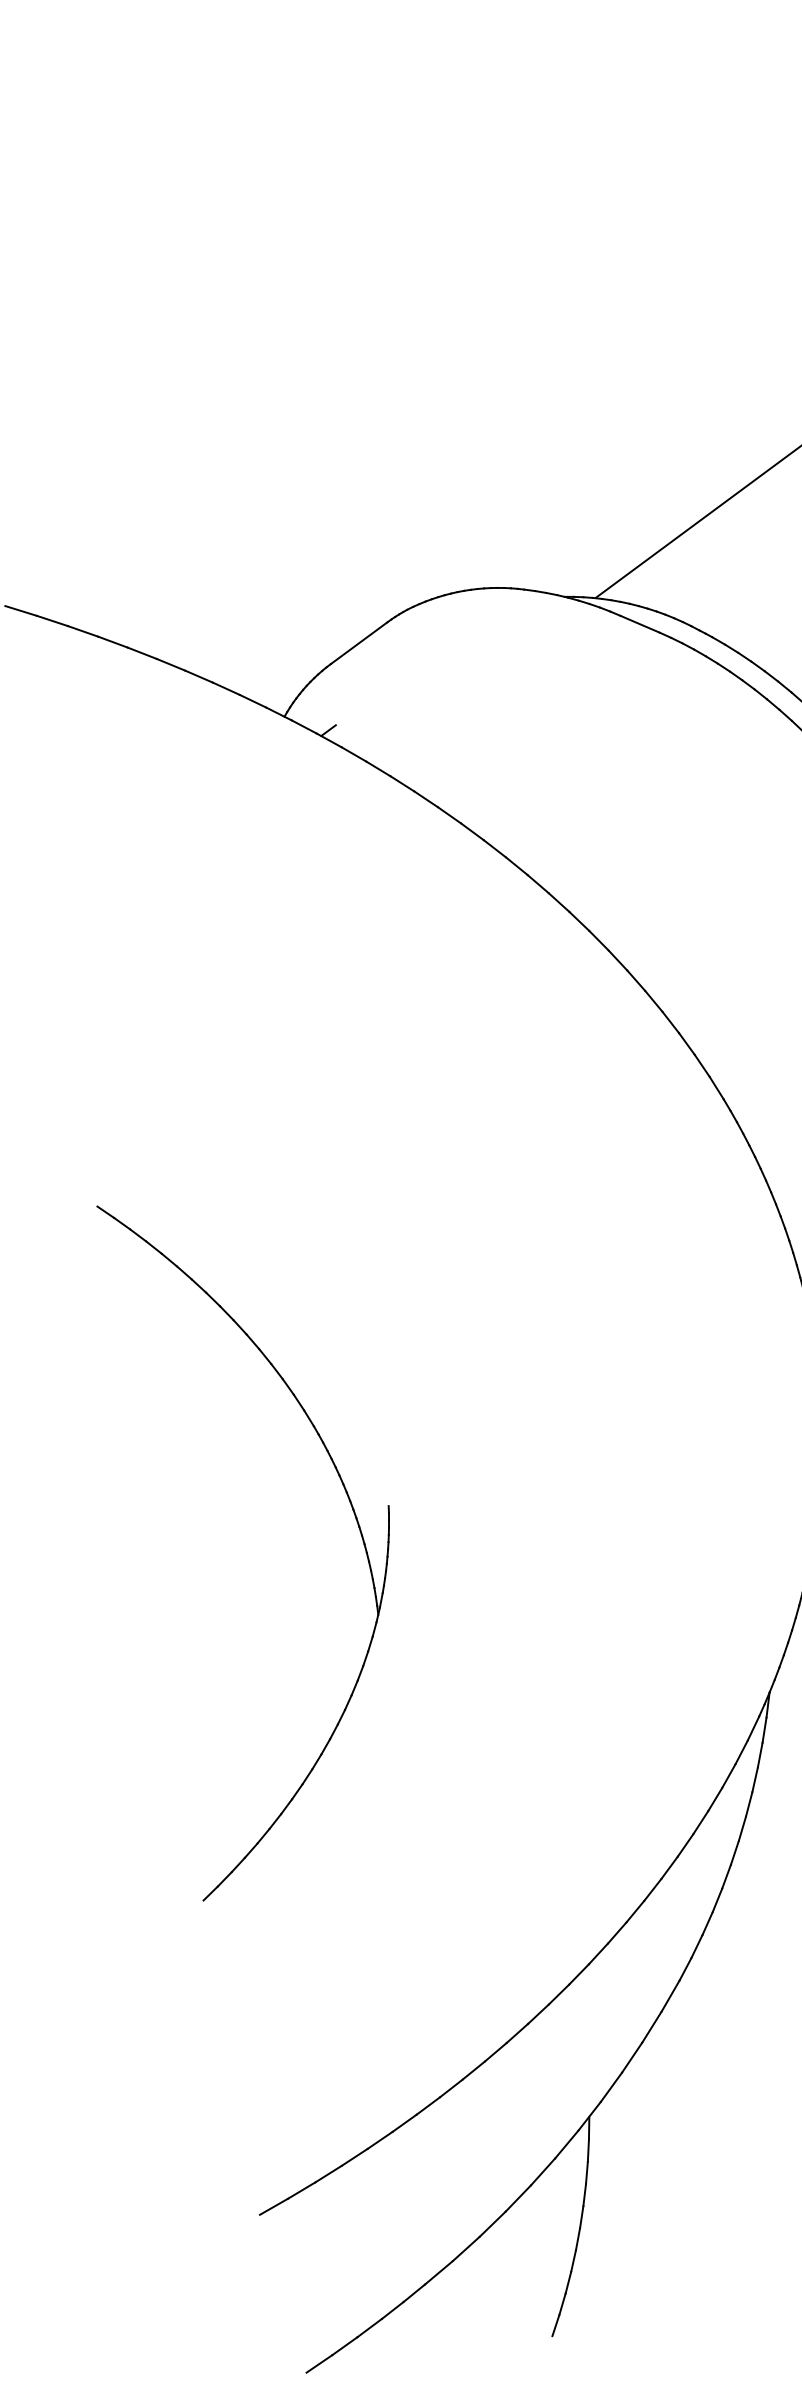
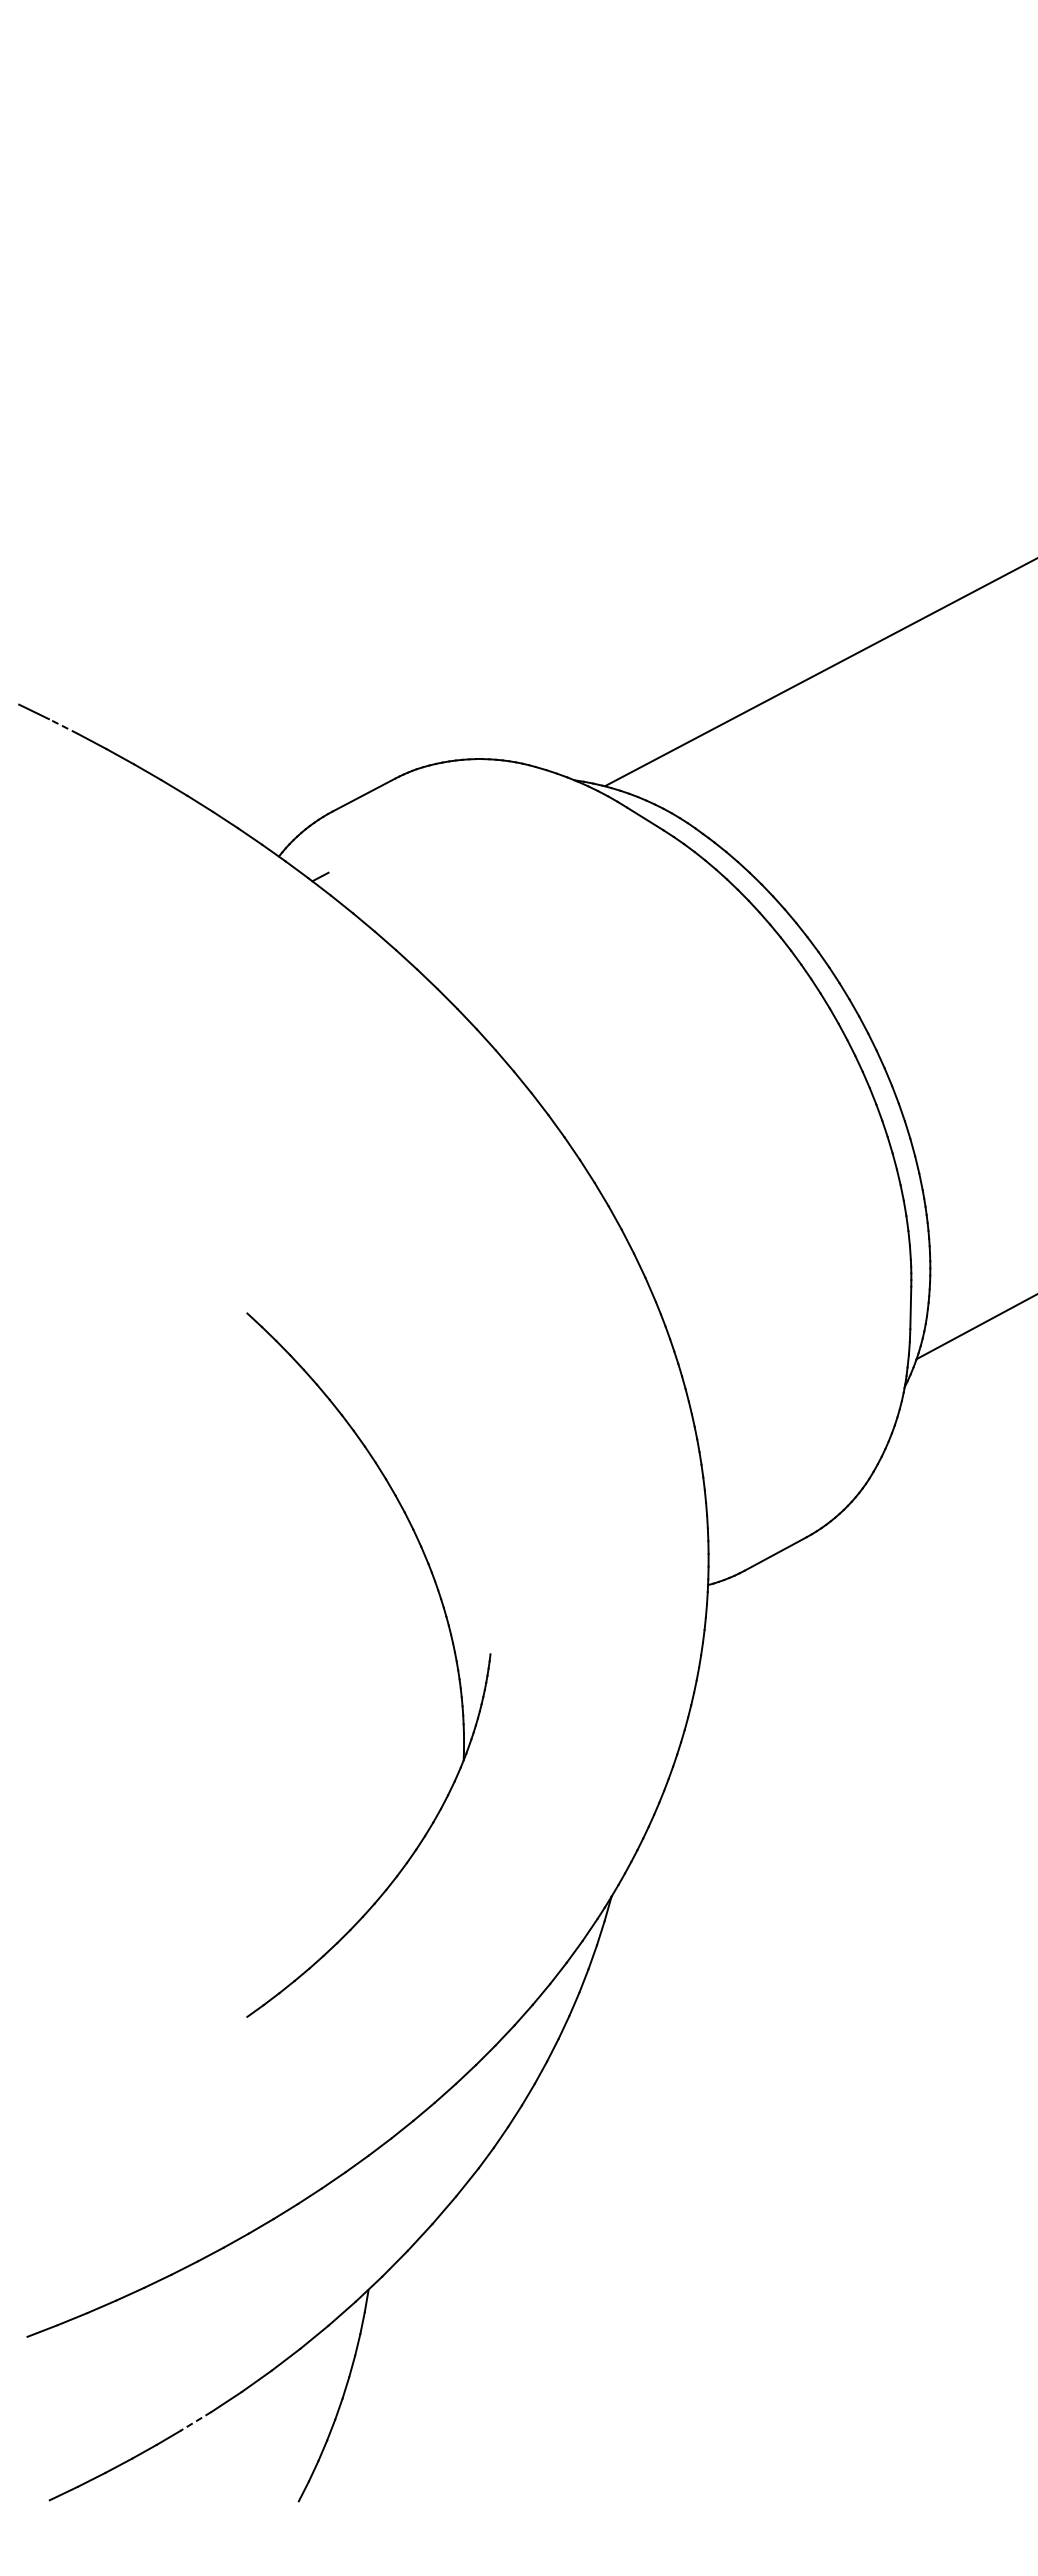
line: (52, 620) -> (63, 726), solid -> dashed
part: (350, 1504) -> (452, 1646), moved
line: (438, 2272) -> (195, 2421), solid -> dashed

